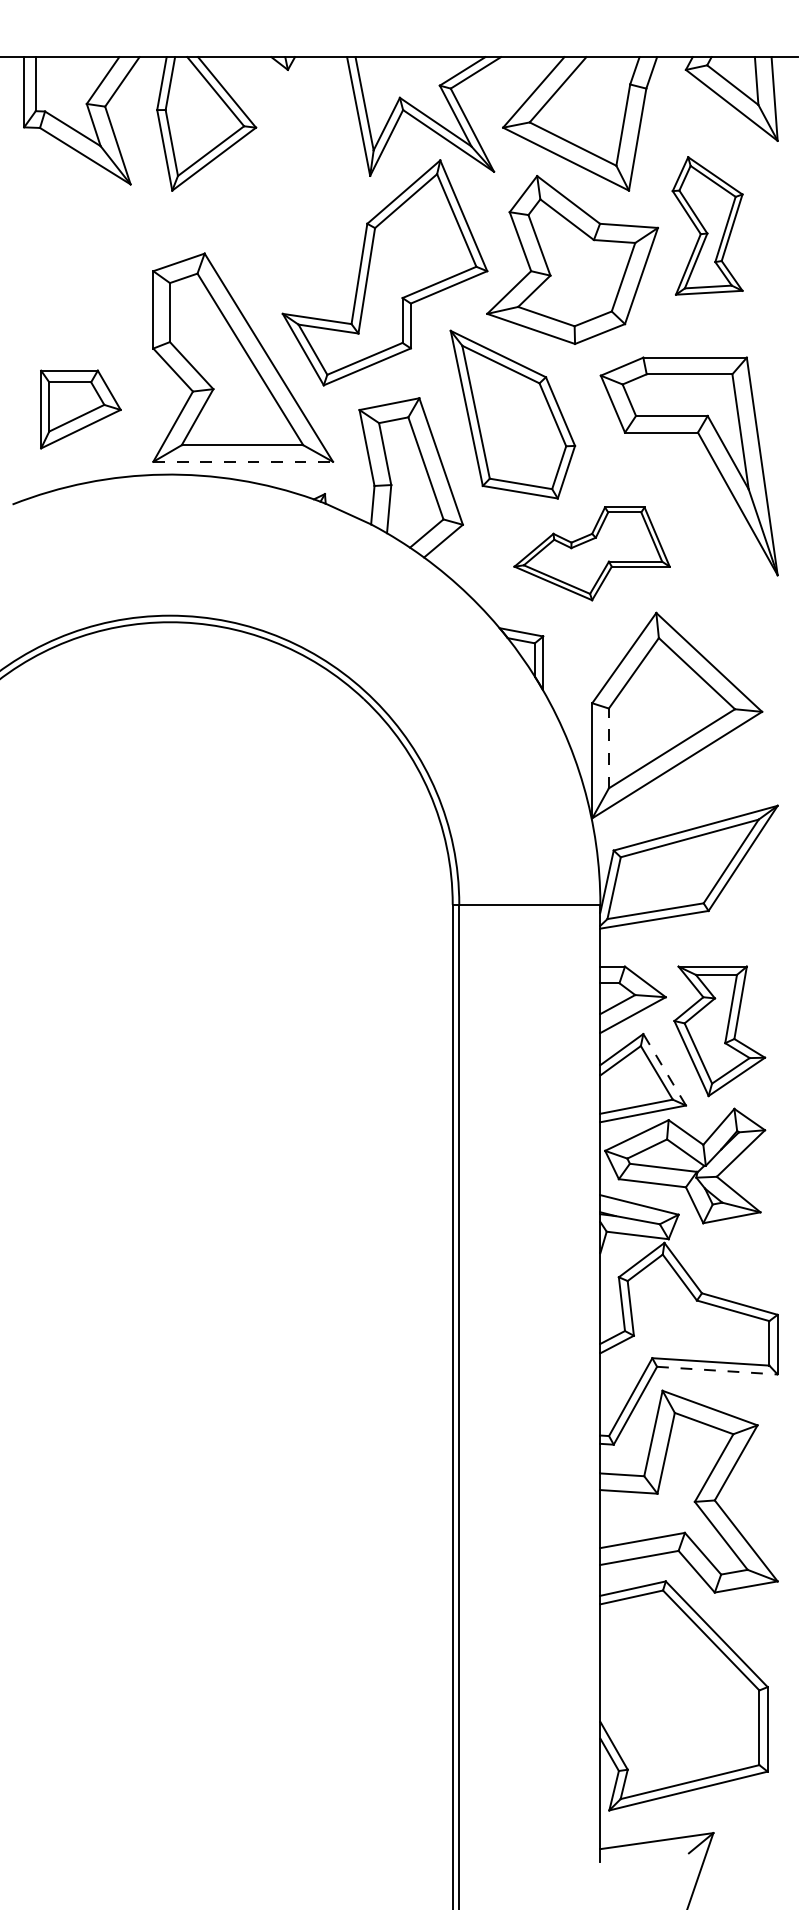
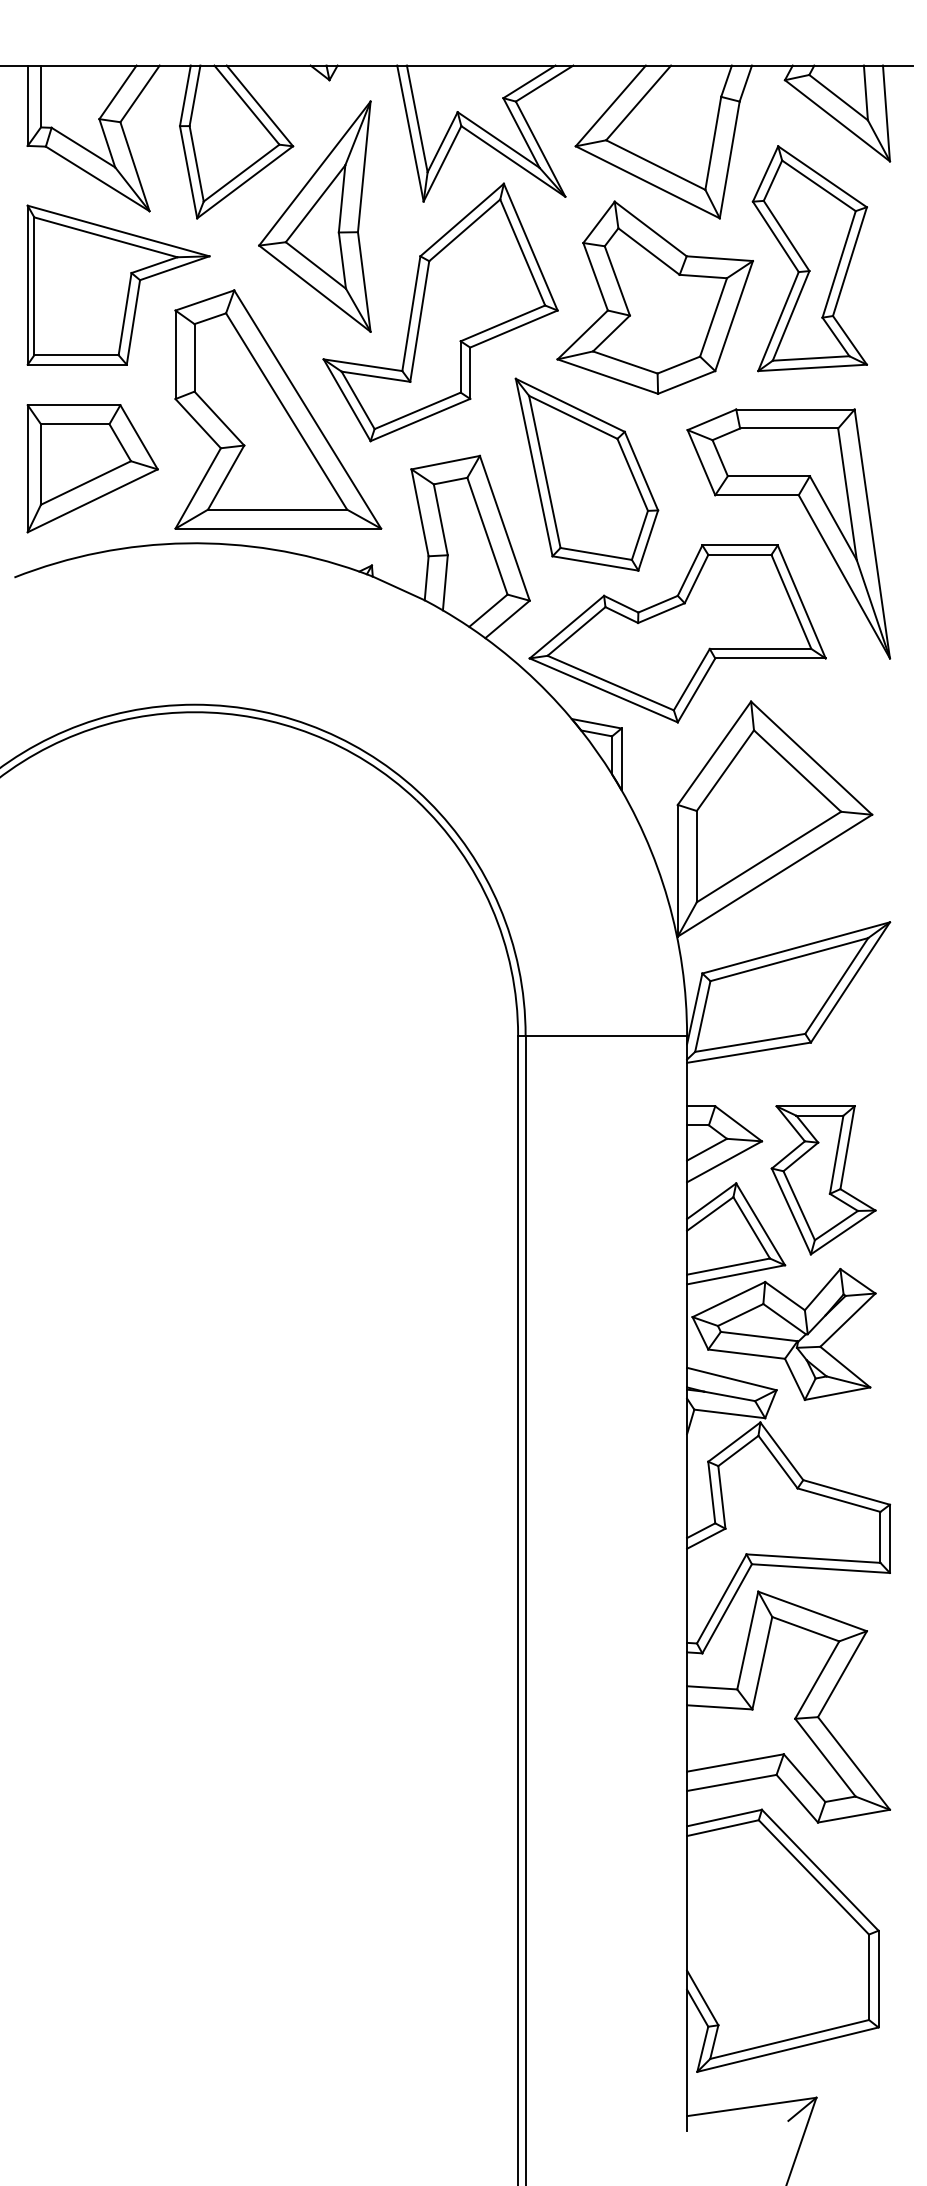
part: (274, 189) -> (314, 216), added
part: (707, 225) -> (809, 258), size x1.43
part: (103, 248) -> (118, 284), added
part: (80, 409) -> (92, 468), size x1.43
line: (243, 461) -> (278, 528), dashed -> solid
part: (592, 553) -> (677, 633), size x1.67
line: (608, 748) -> (696, 856), dashed -> solid
line: (664, 1069) -> (760, 1224), dashed -> solid
line: (717, 1370) -> (821, 1568), dashed -> solid

